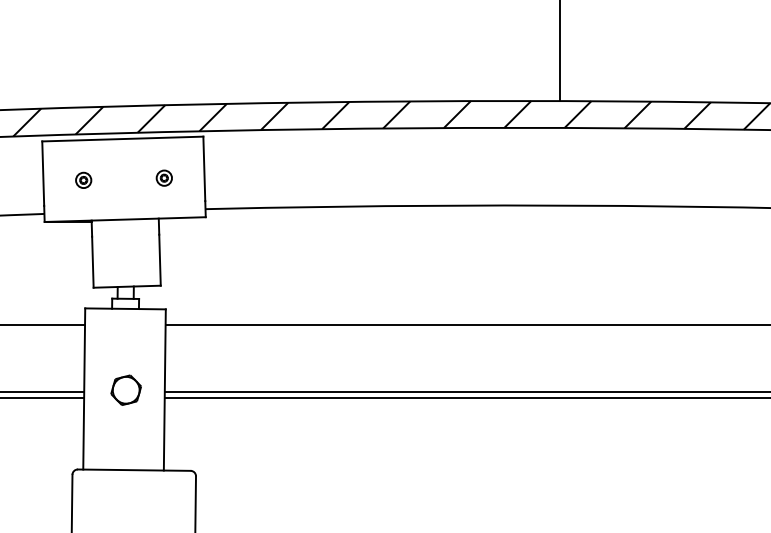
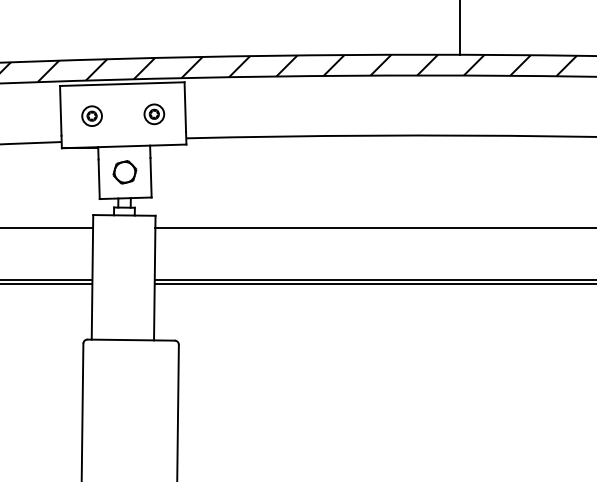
part: (164, 178) -> (154, 114), size x1.67
part: (82, 179) -> (91, 115), size x1.67
part: (125, 390) -> (124, 172), moved

